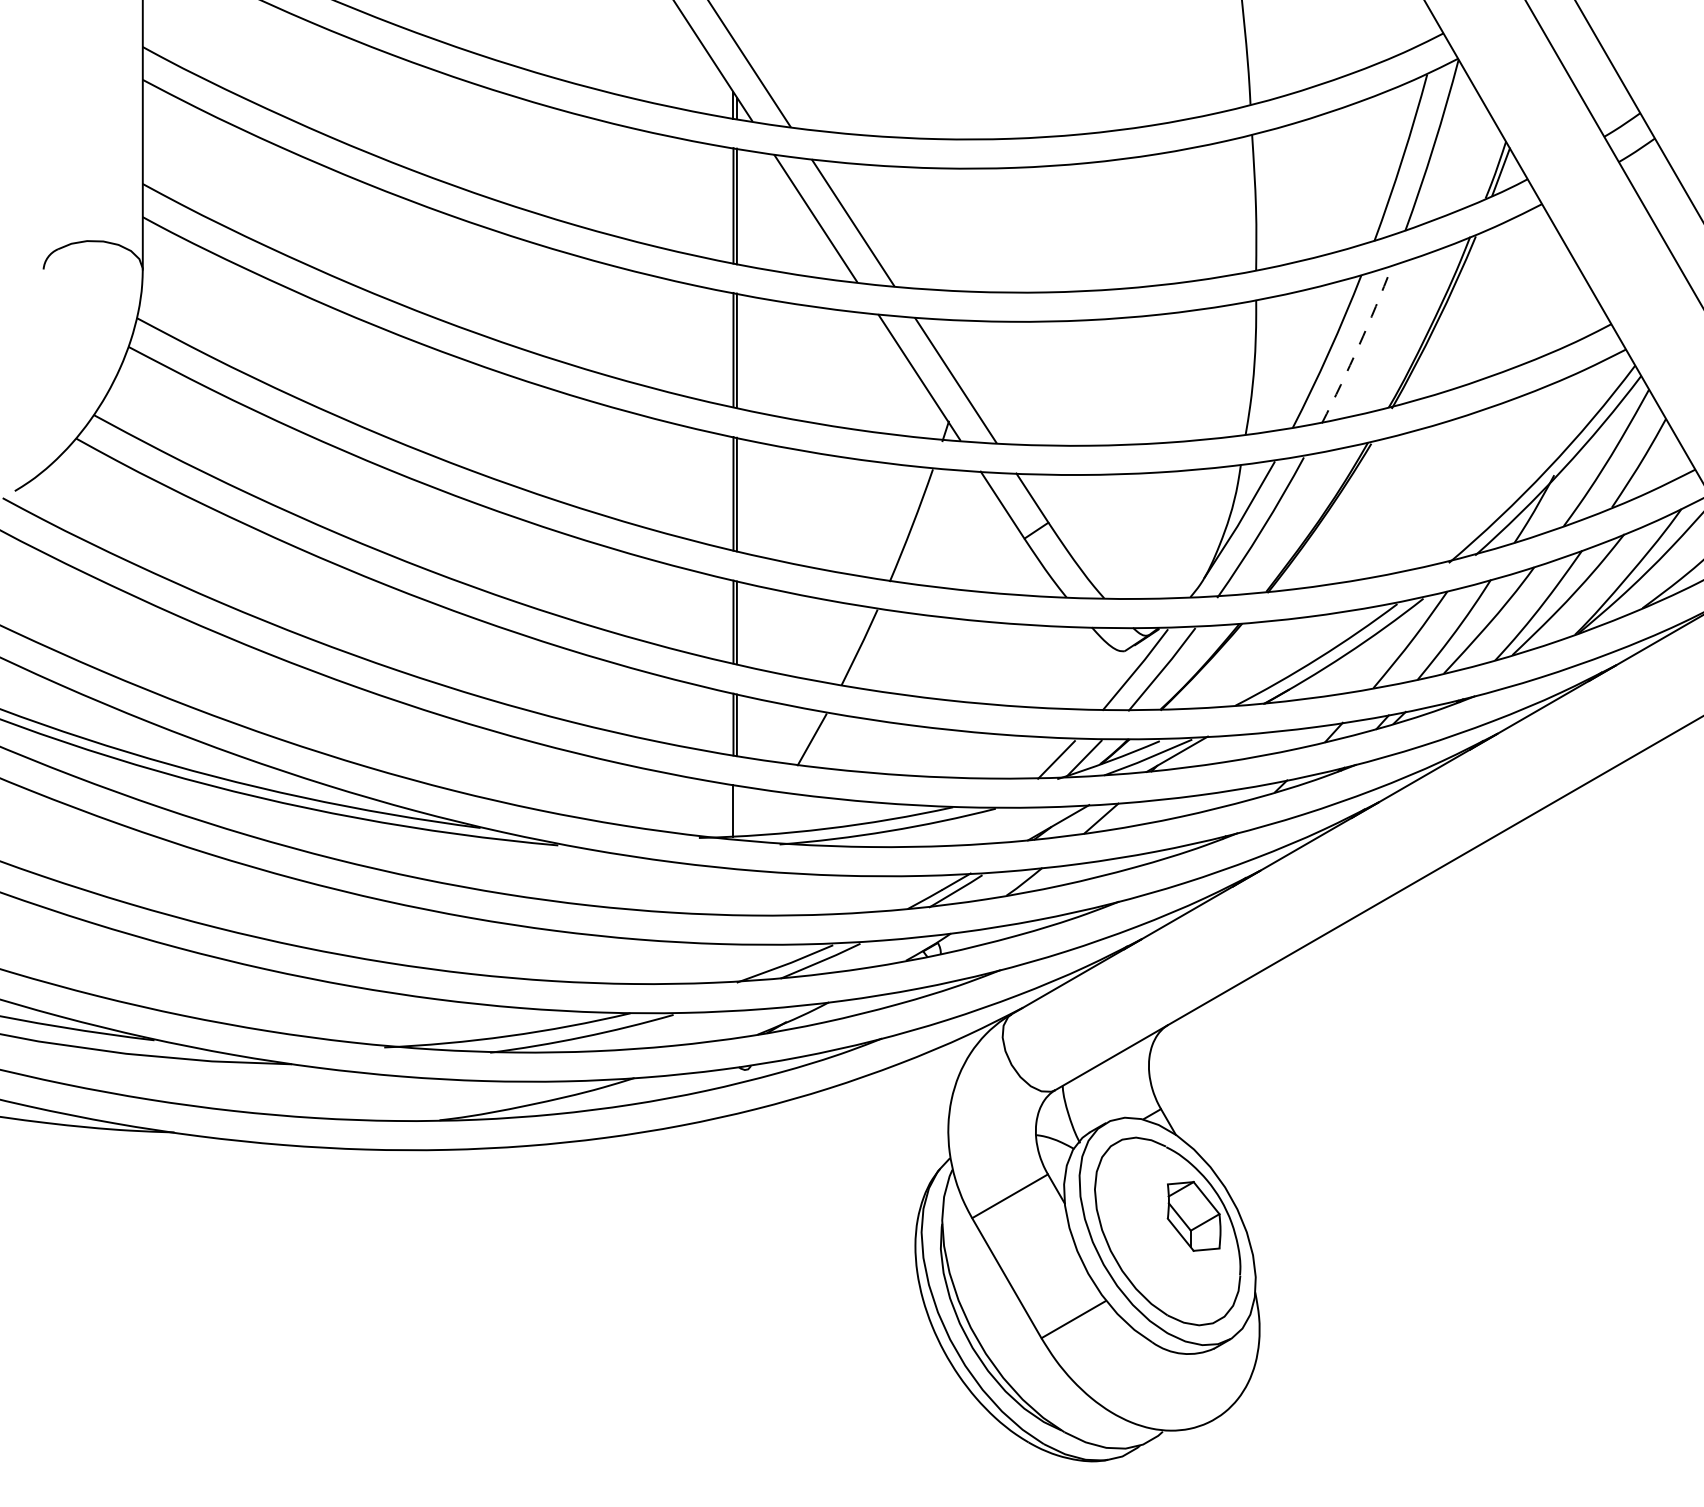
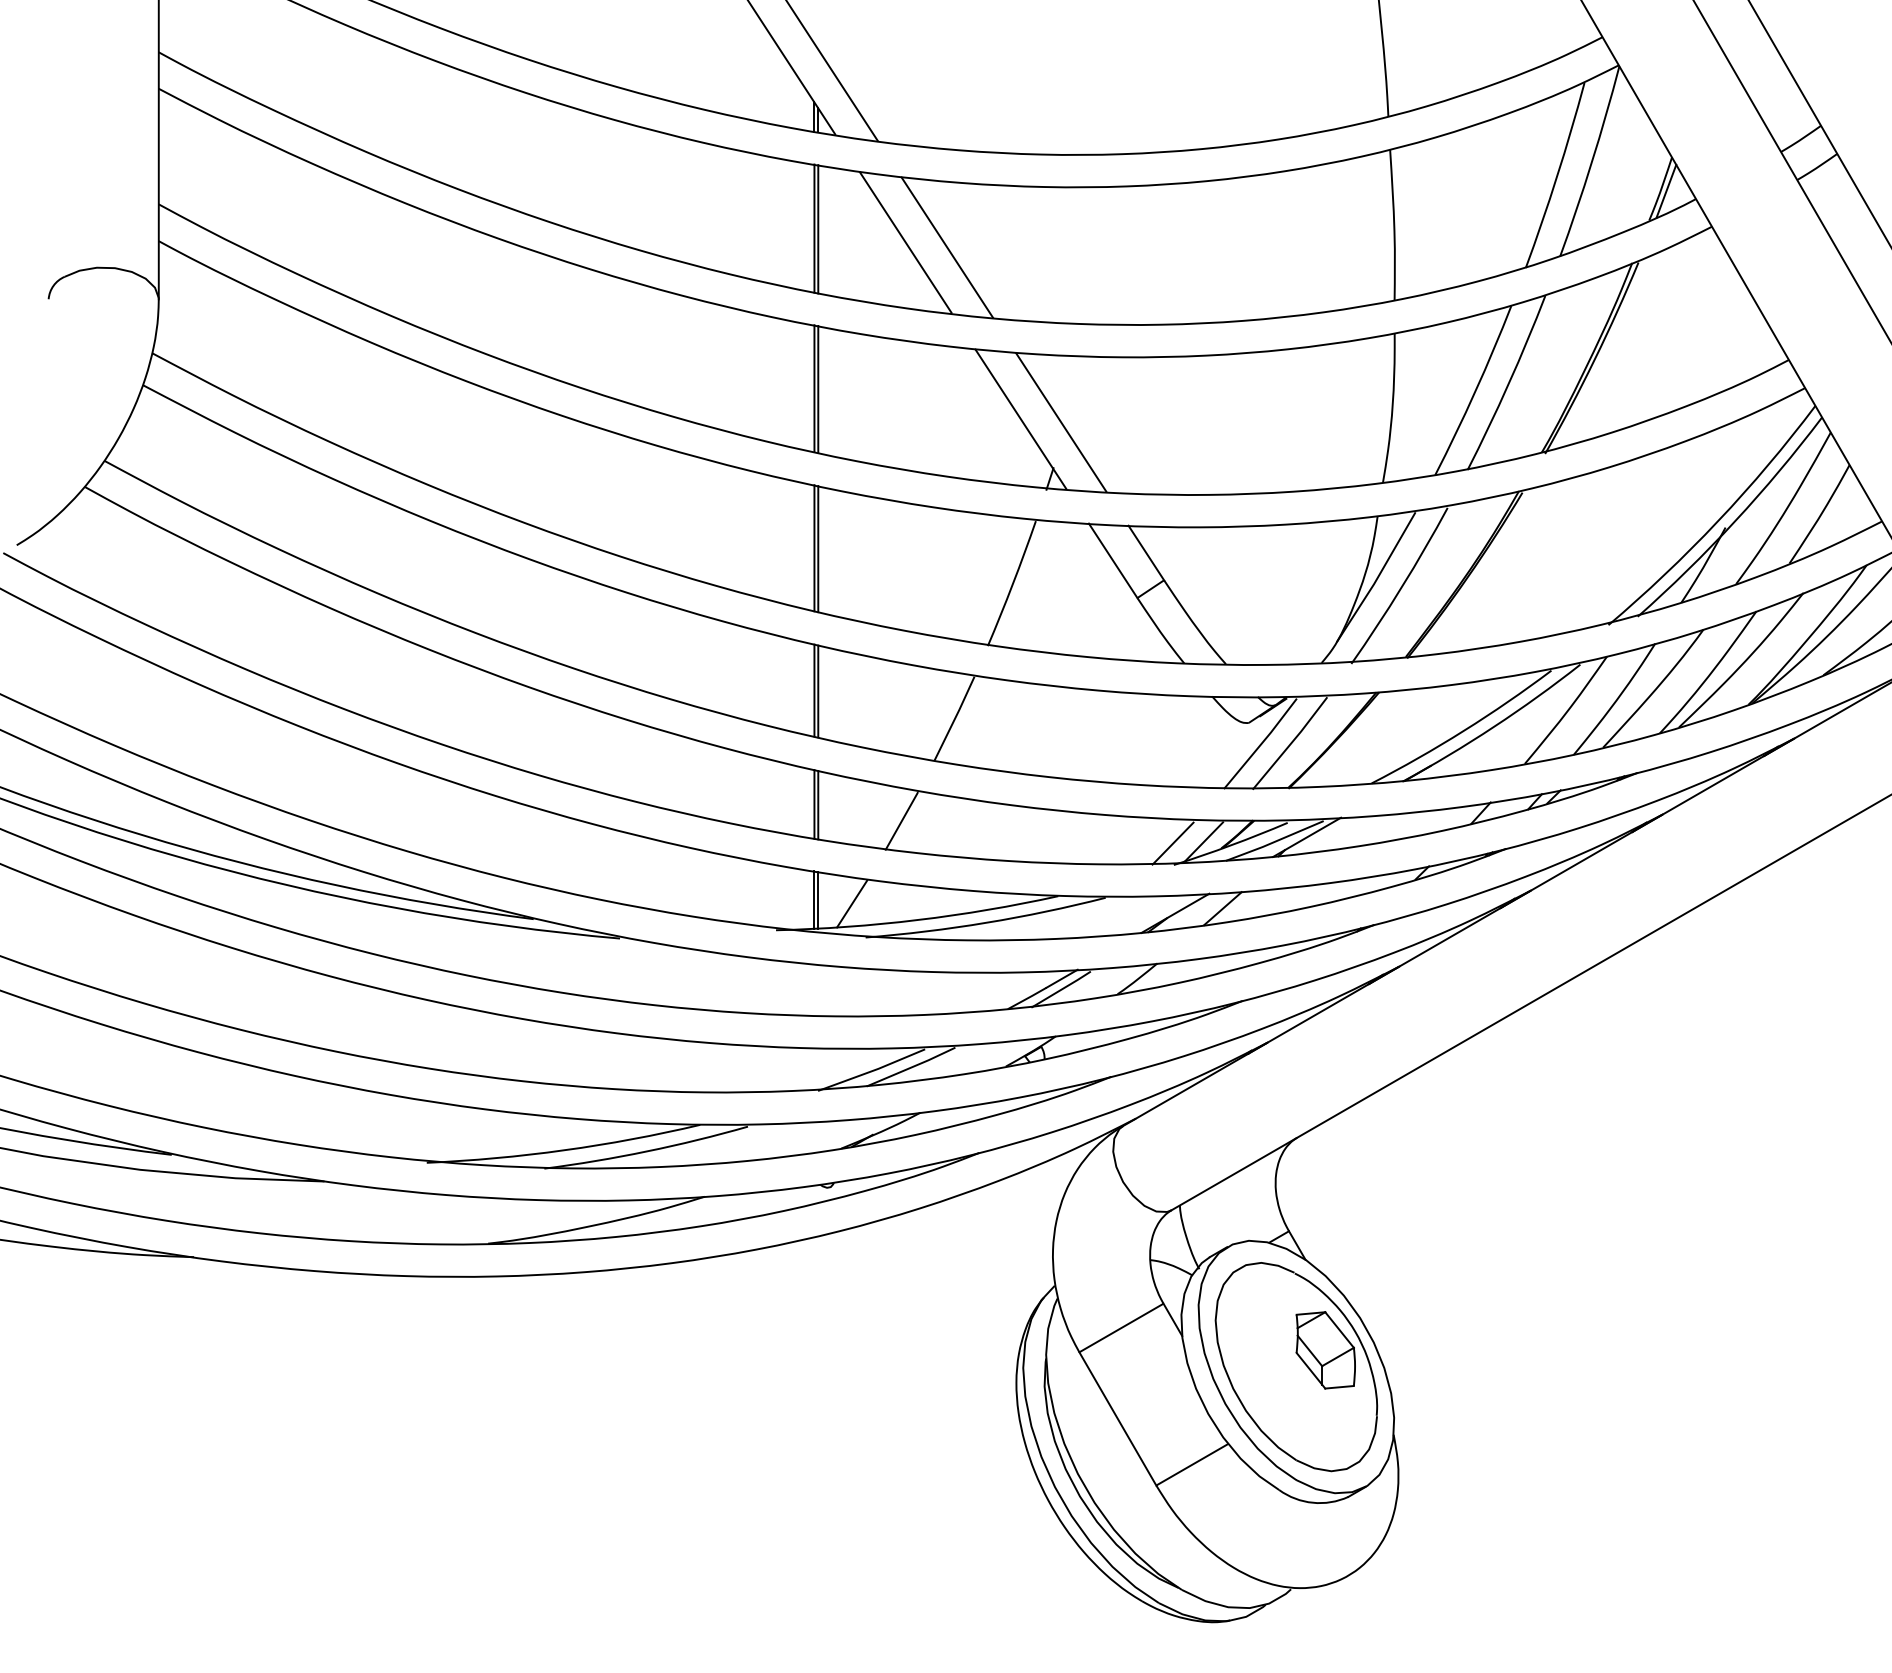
arc: (1358, 346) -> (1508, 384), dashed -> solid
line: (737, 810) -> (818, 899), added
line: (767, 813) -> (852, 903), added

